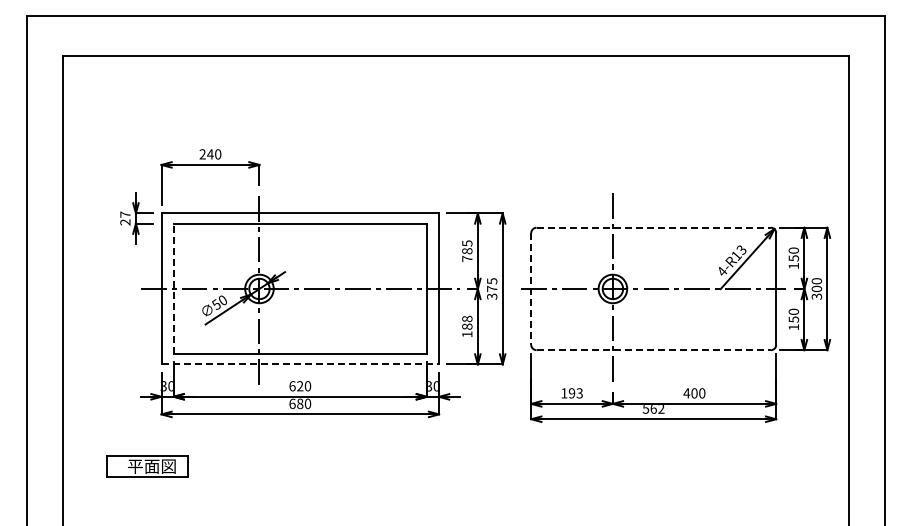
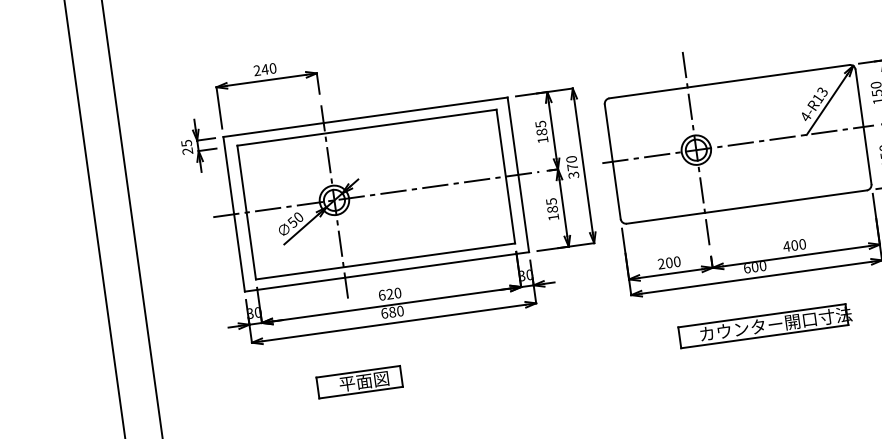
text: (125, 214) -> (186, 143), 27 -> 25
line: (654, 227) -> (730, 81), dashed -> solid
text: (467, 258) -> (543, 139), 785 -> 185
text: (492, 281) -> (571, 159), 375 -> 370
line: (173, 288) -> (246, 212), dashed -> solid
line: (531, 288) -> (612, 161), dashed -> solid
text: (467, 318) -> (551, 201), 188 -> 185
line: (654, 350) -> (747, 207), dashed -> solid
line: (300, 364) -> (387, 271), dashed -> solid
text: (571, 393) -> (668, 263), 193 -> 200
text: (653, 409) -> (755, 267), 562 -> 600
part: (147, 466) -> (359, 382), moved
part: (655, 466) -> (765, 325), added

